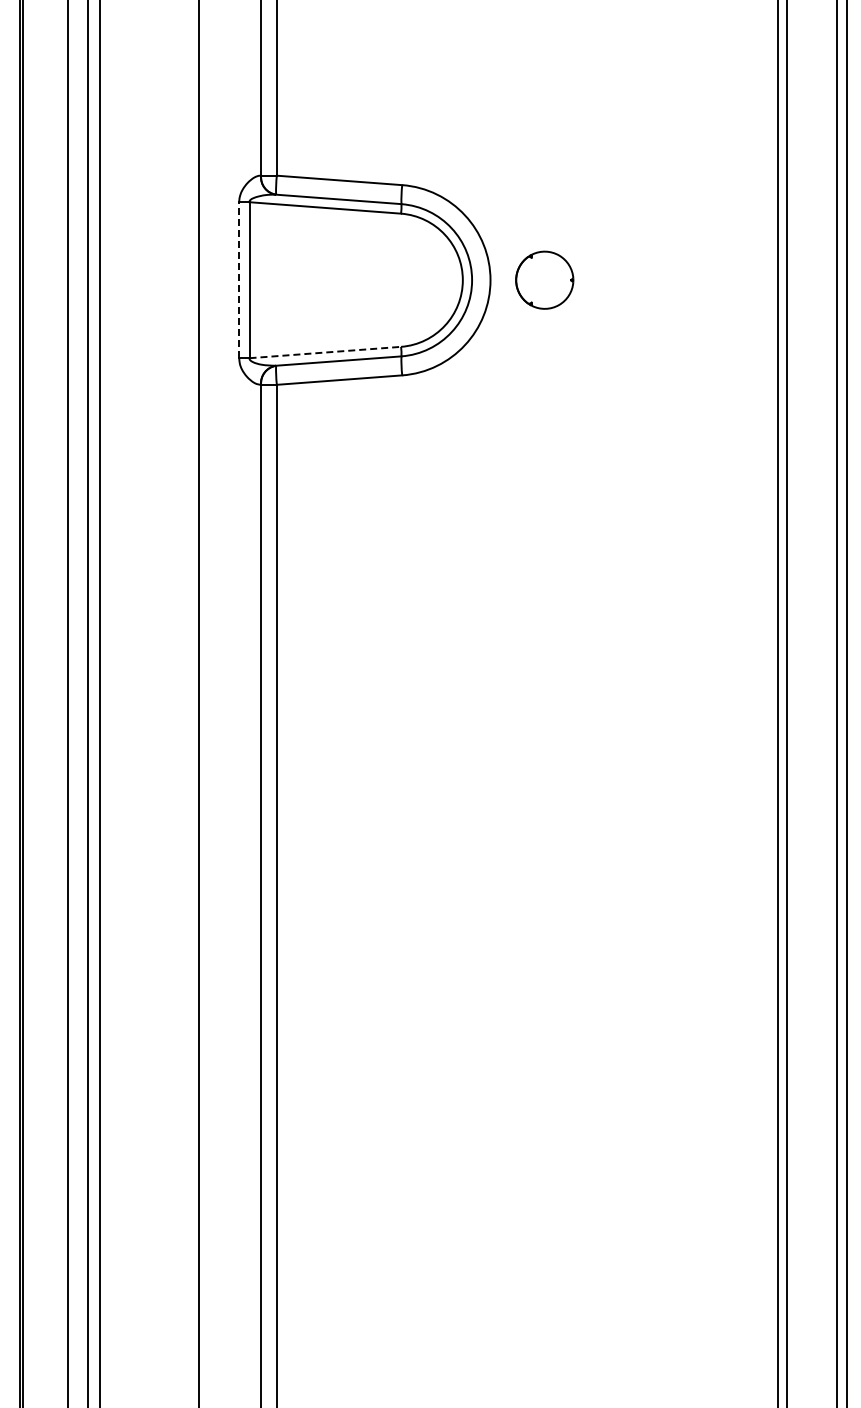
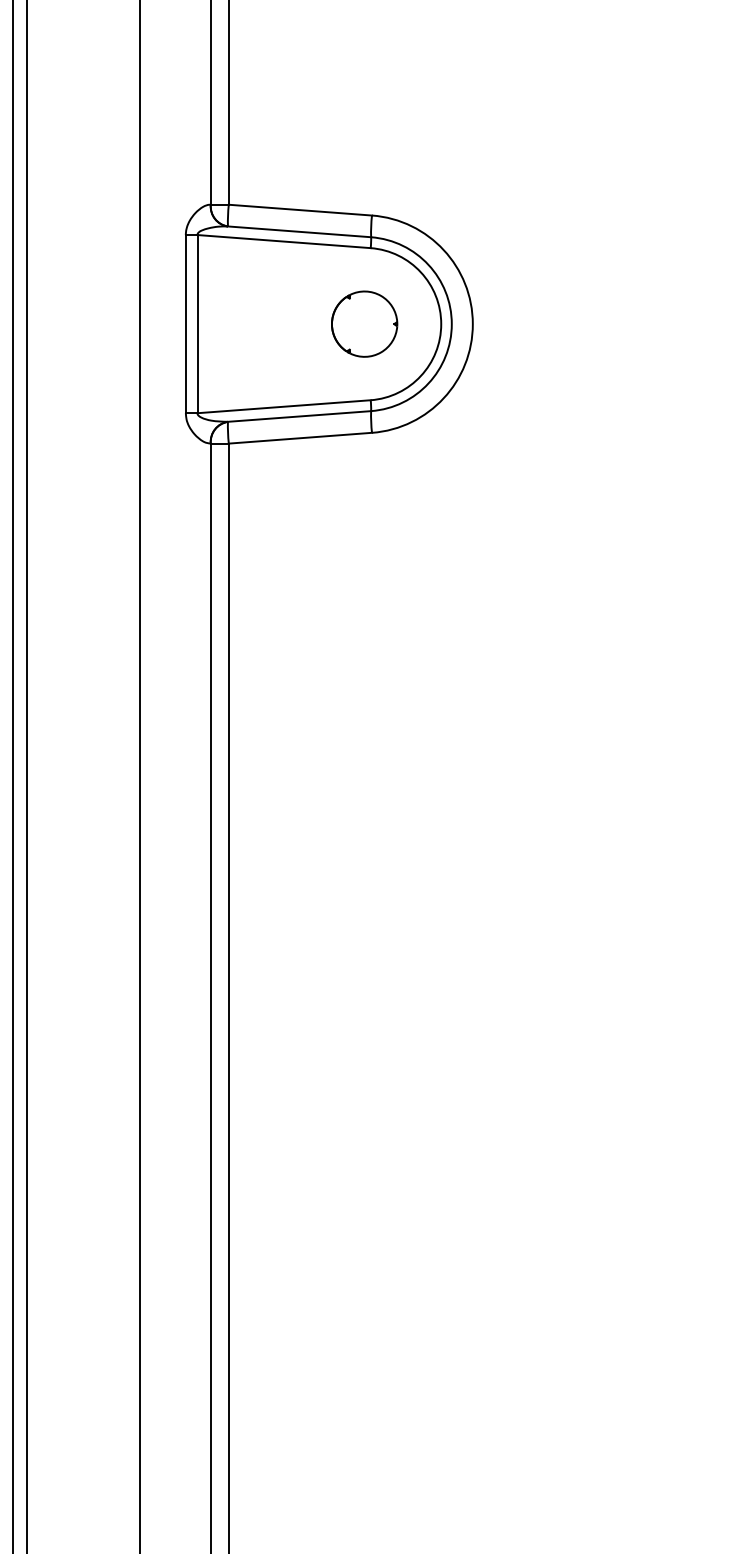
part: (544, 279) -> (364, 323), moved
line: (239, 280) -> (186, 324), dashed -> solid
line: (325, 352) -> (284, 406), dashed -> solid

